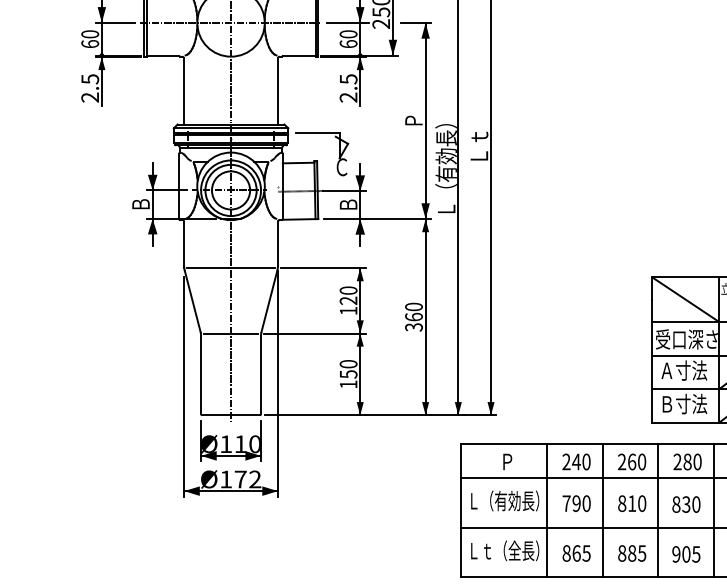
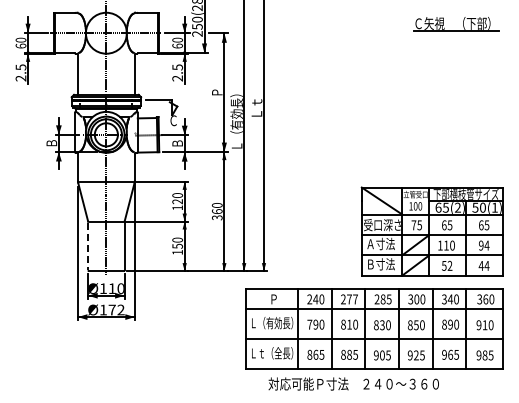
line: (201, 374) -> (88, 246), solid -> dashed
text: (637, 462) -> (352, 299), 260 -> 277
text: (696, 462) -> (388, 299), 280 -> 285

